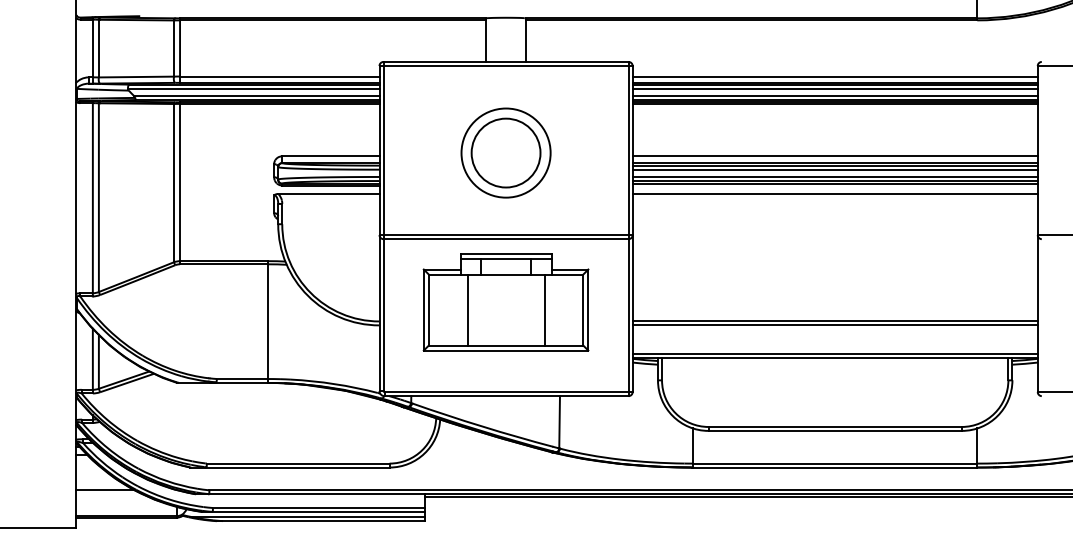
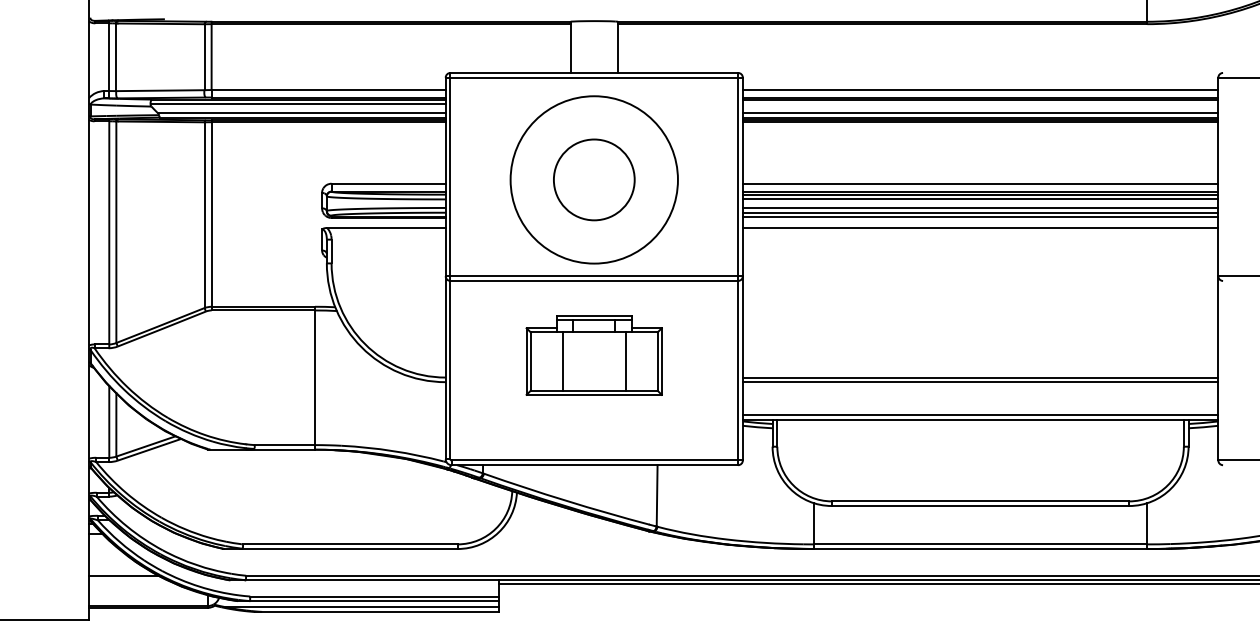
line: (835, 88) -> (980, 104), removed
circle: (506, 152) -> (594, 179), size x1.6
part: (505, 302) -> (593, 355), size x0.7

